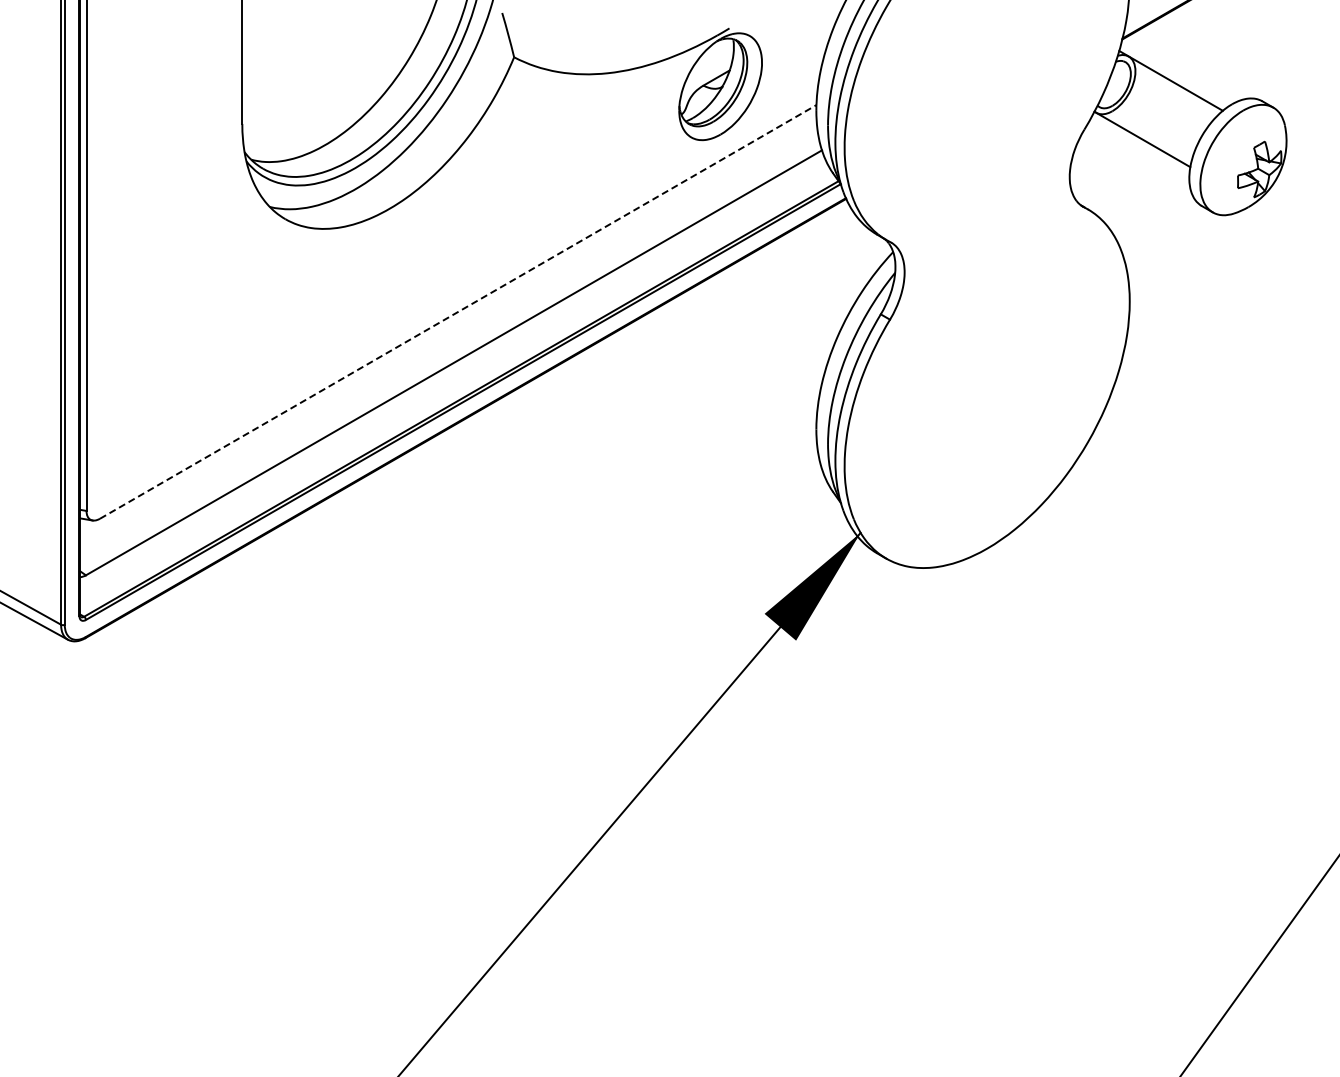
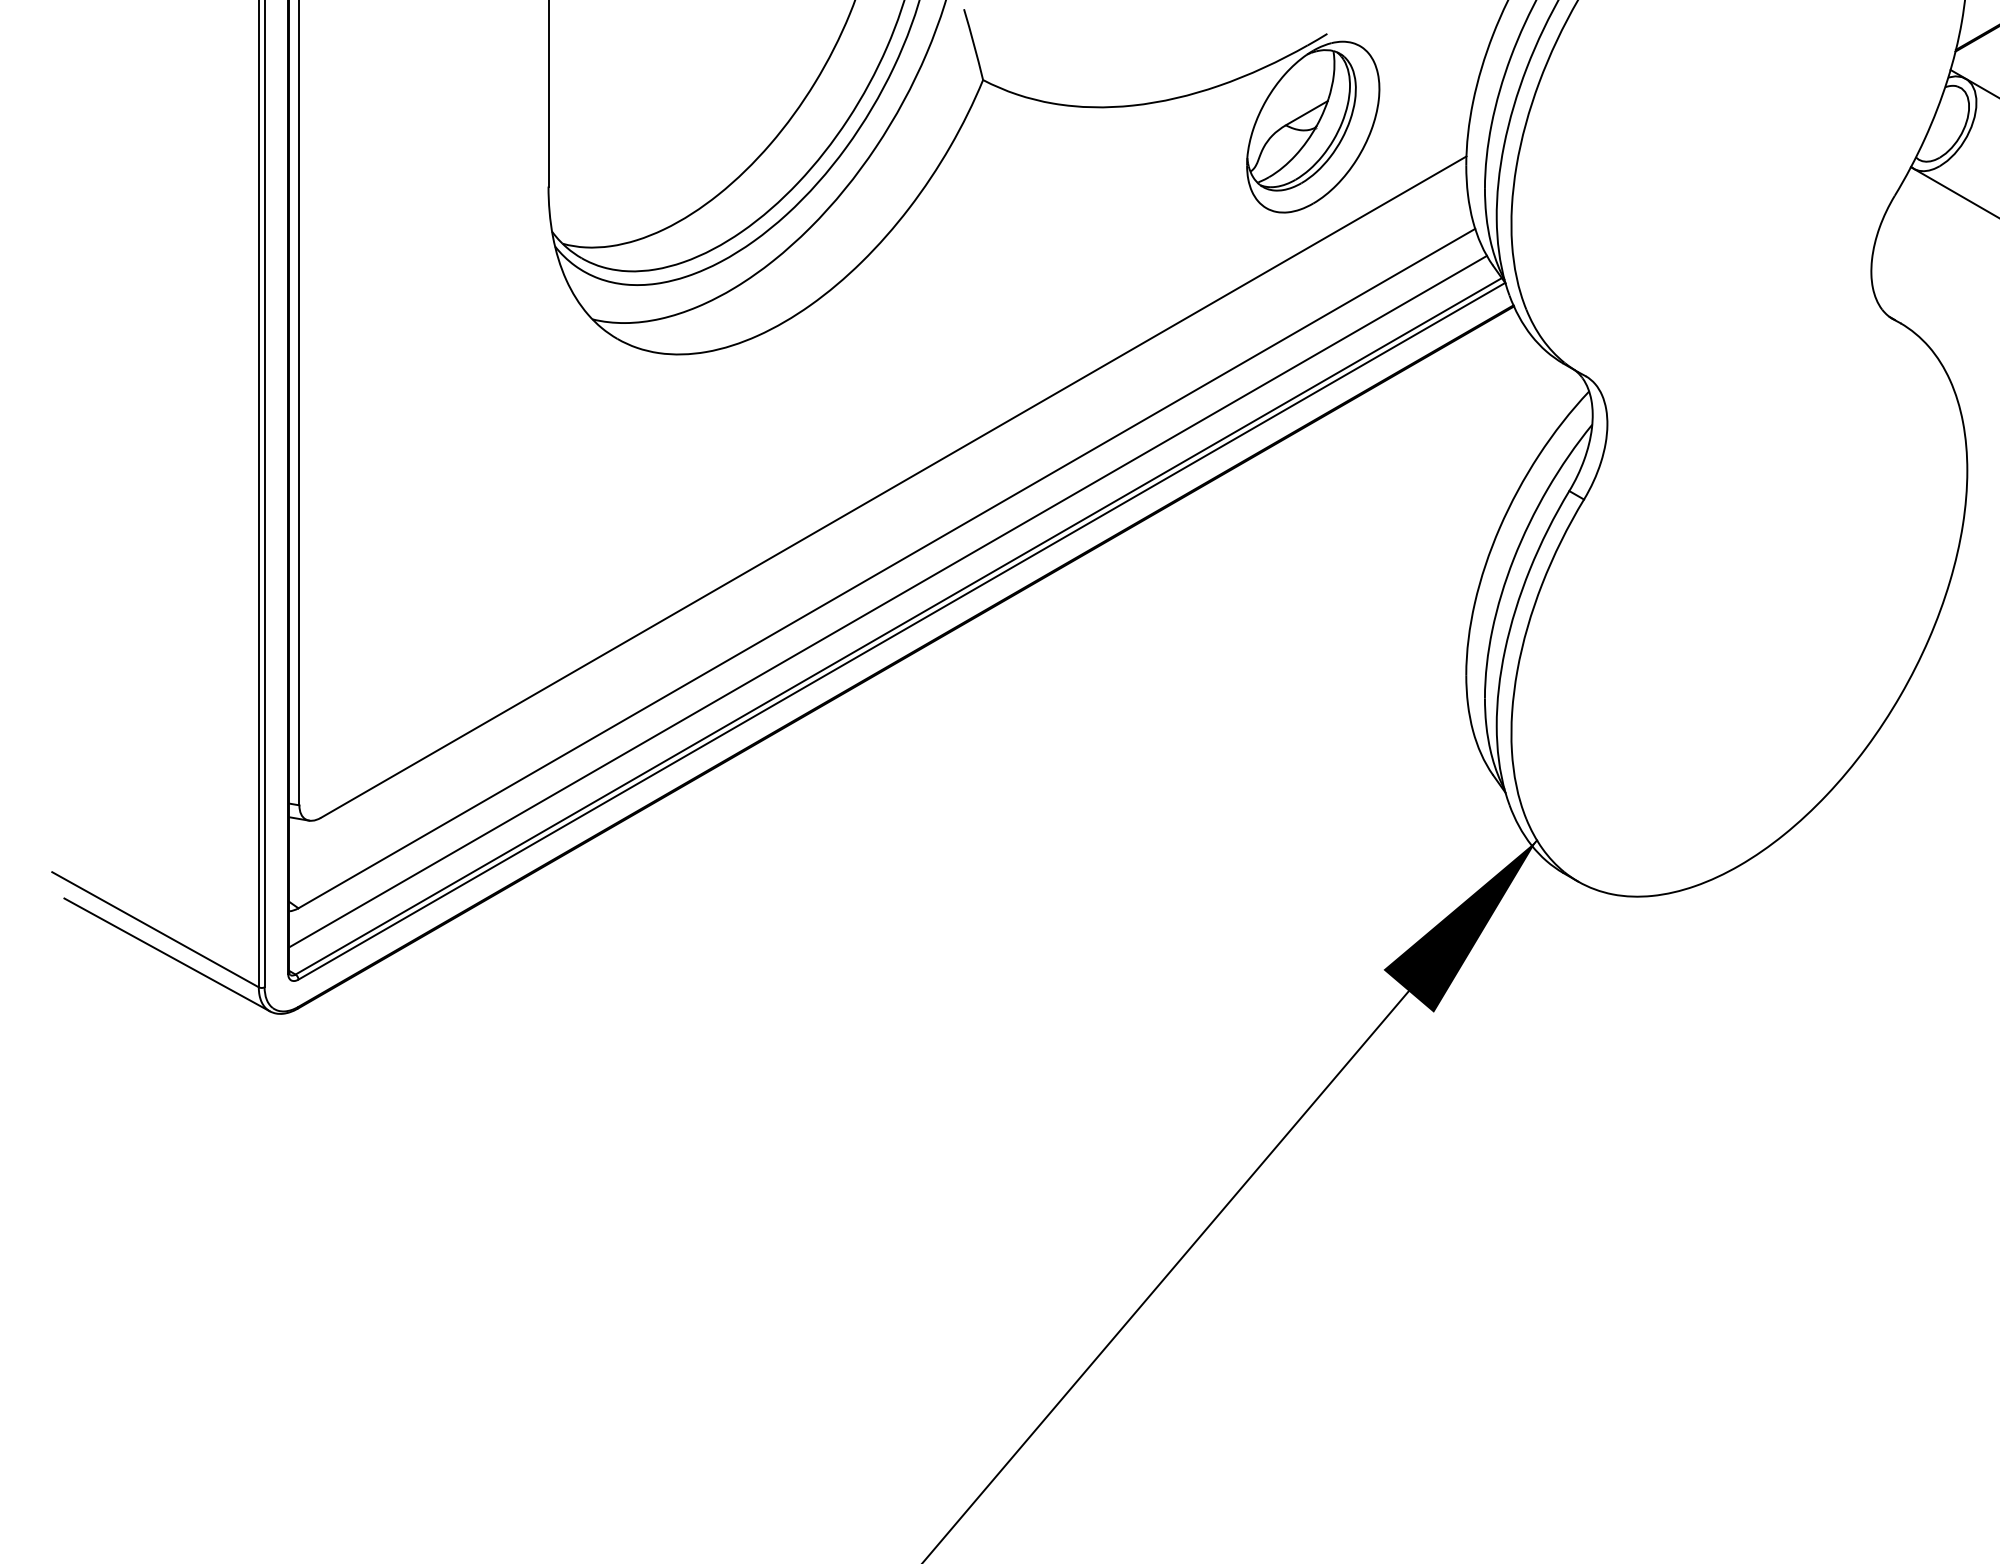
line: (458, 311) -> (894, 486), dashed -> solid
line: (454, 383) -> (887, 601), added

